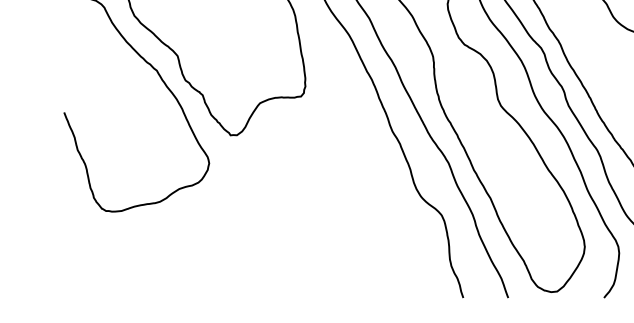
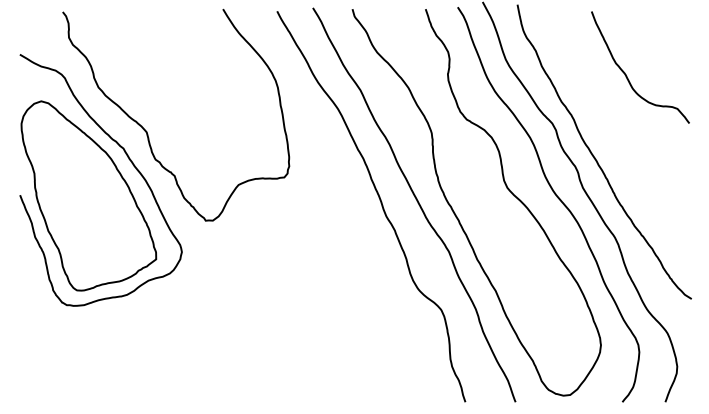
part: (125, 112) -> (88, 195), added

